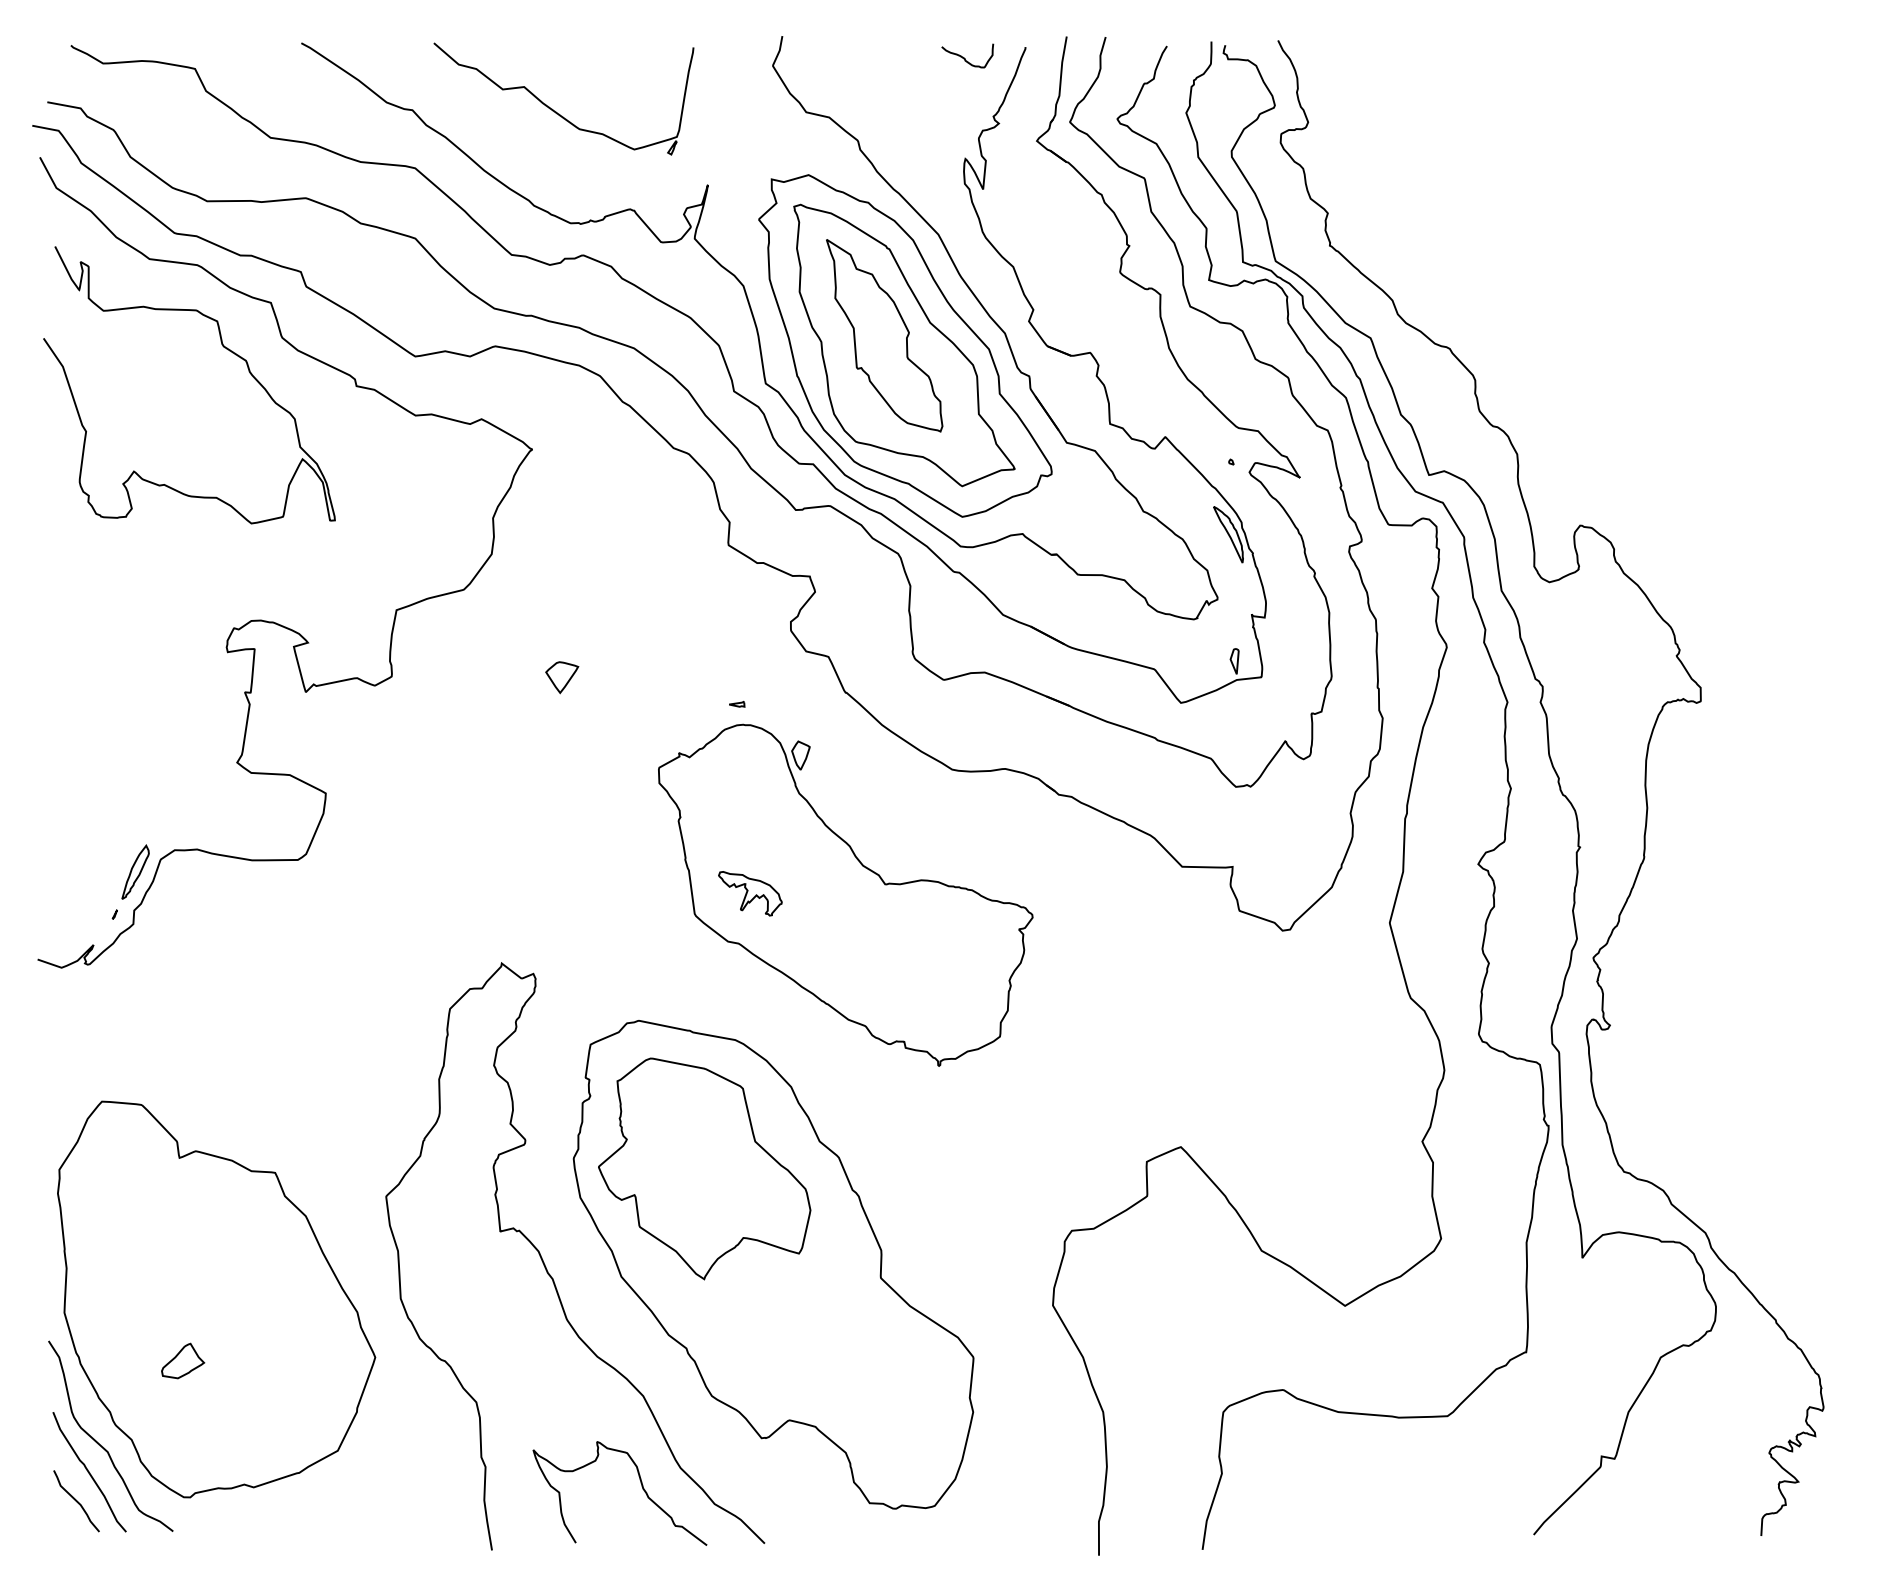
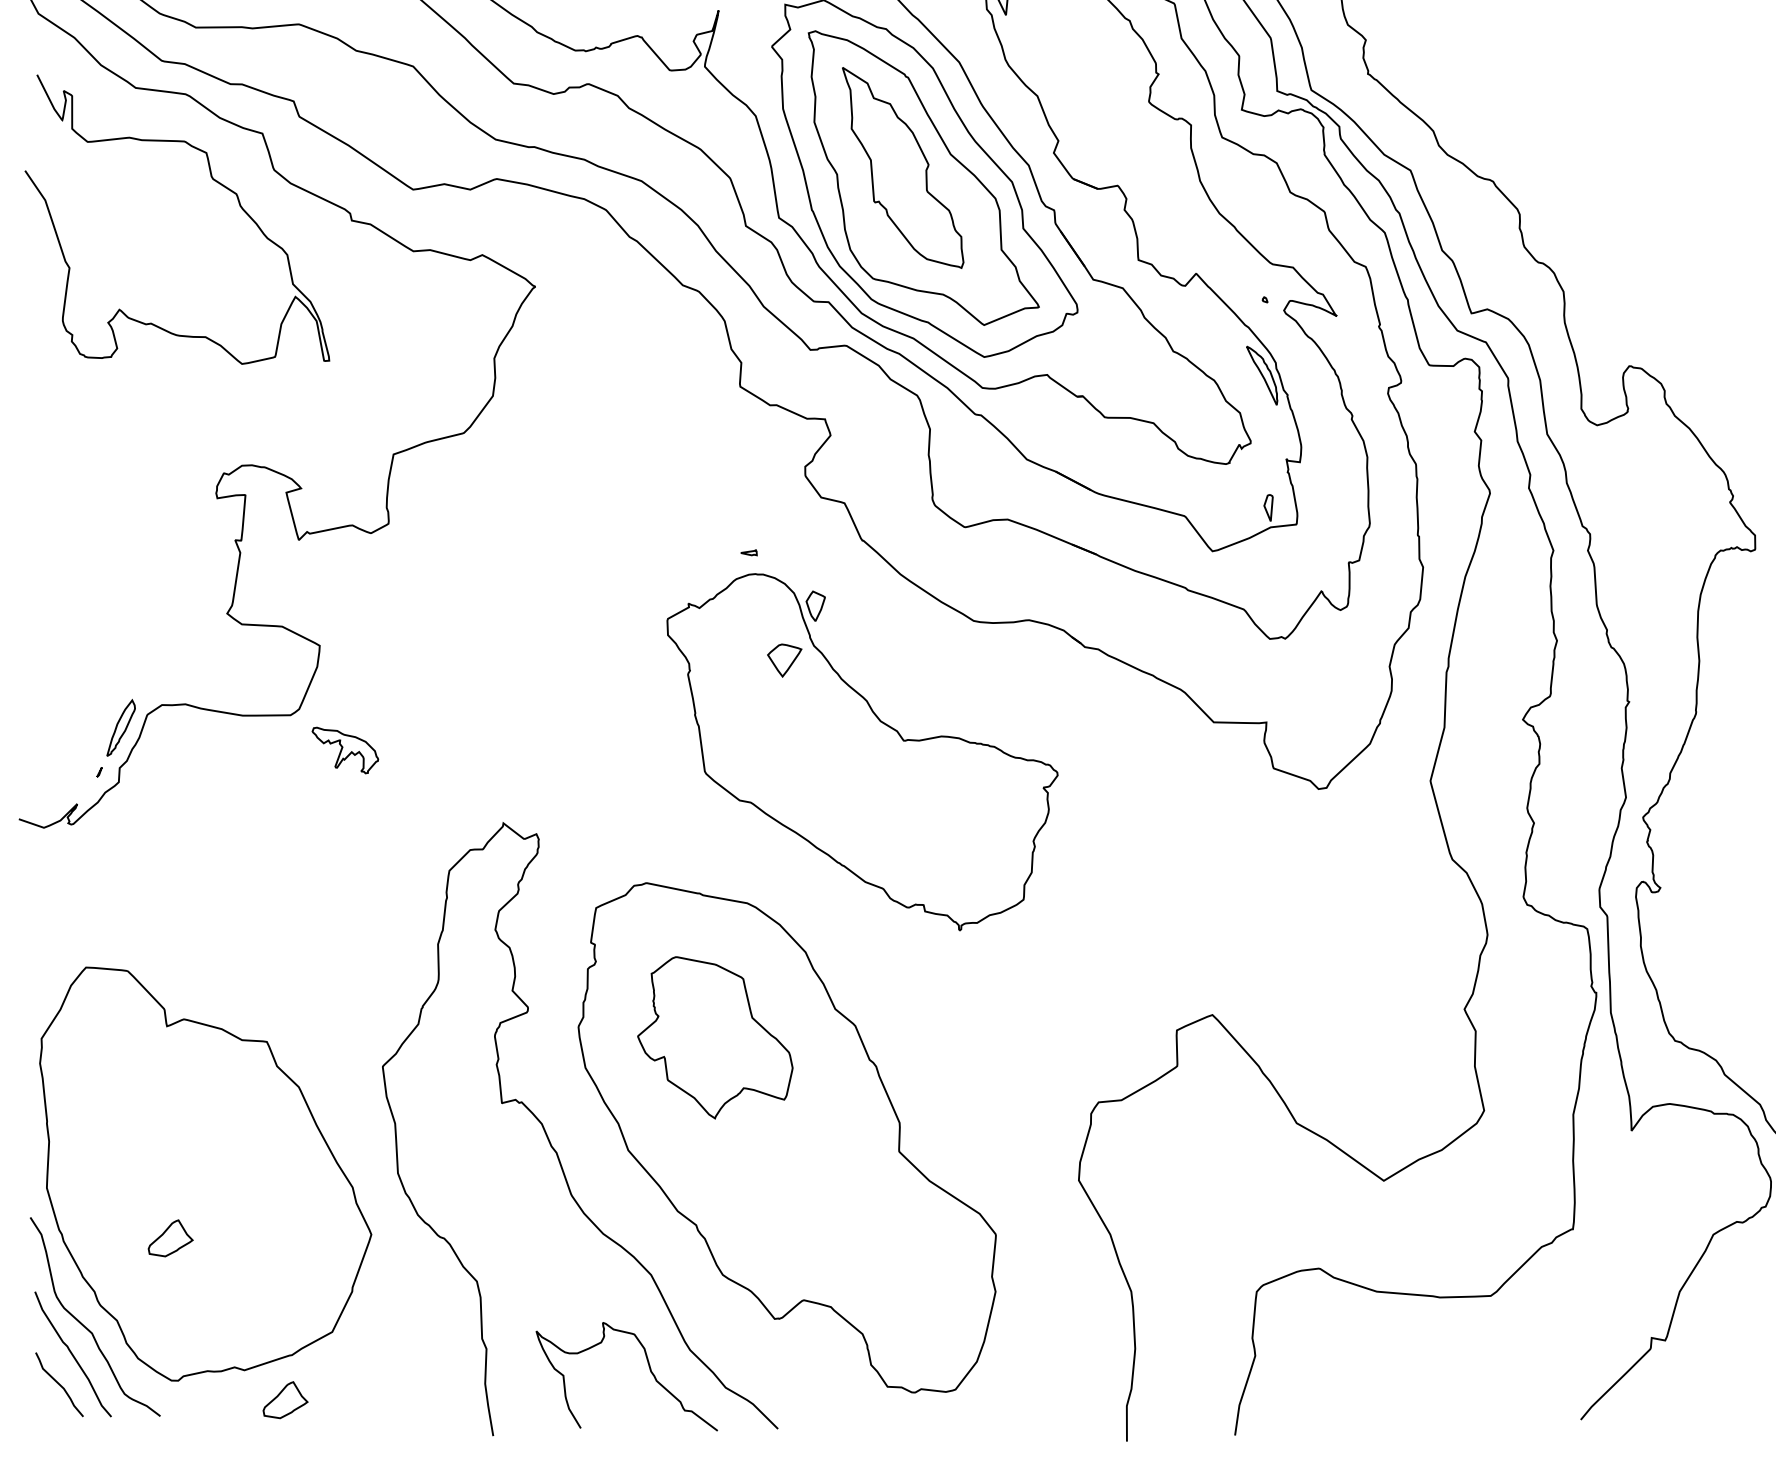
part: (562, 677) -> (785, 660), moved
part: (750, 893) -> (345, 750), moved
part: (704, 1168) -> (715, 1037), size x0.7
part: (293, 1515) -> (285, 1399), added

